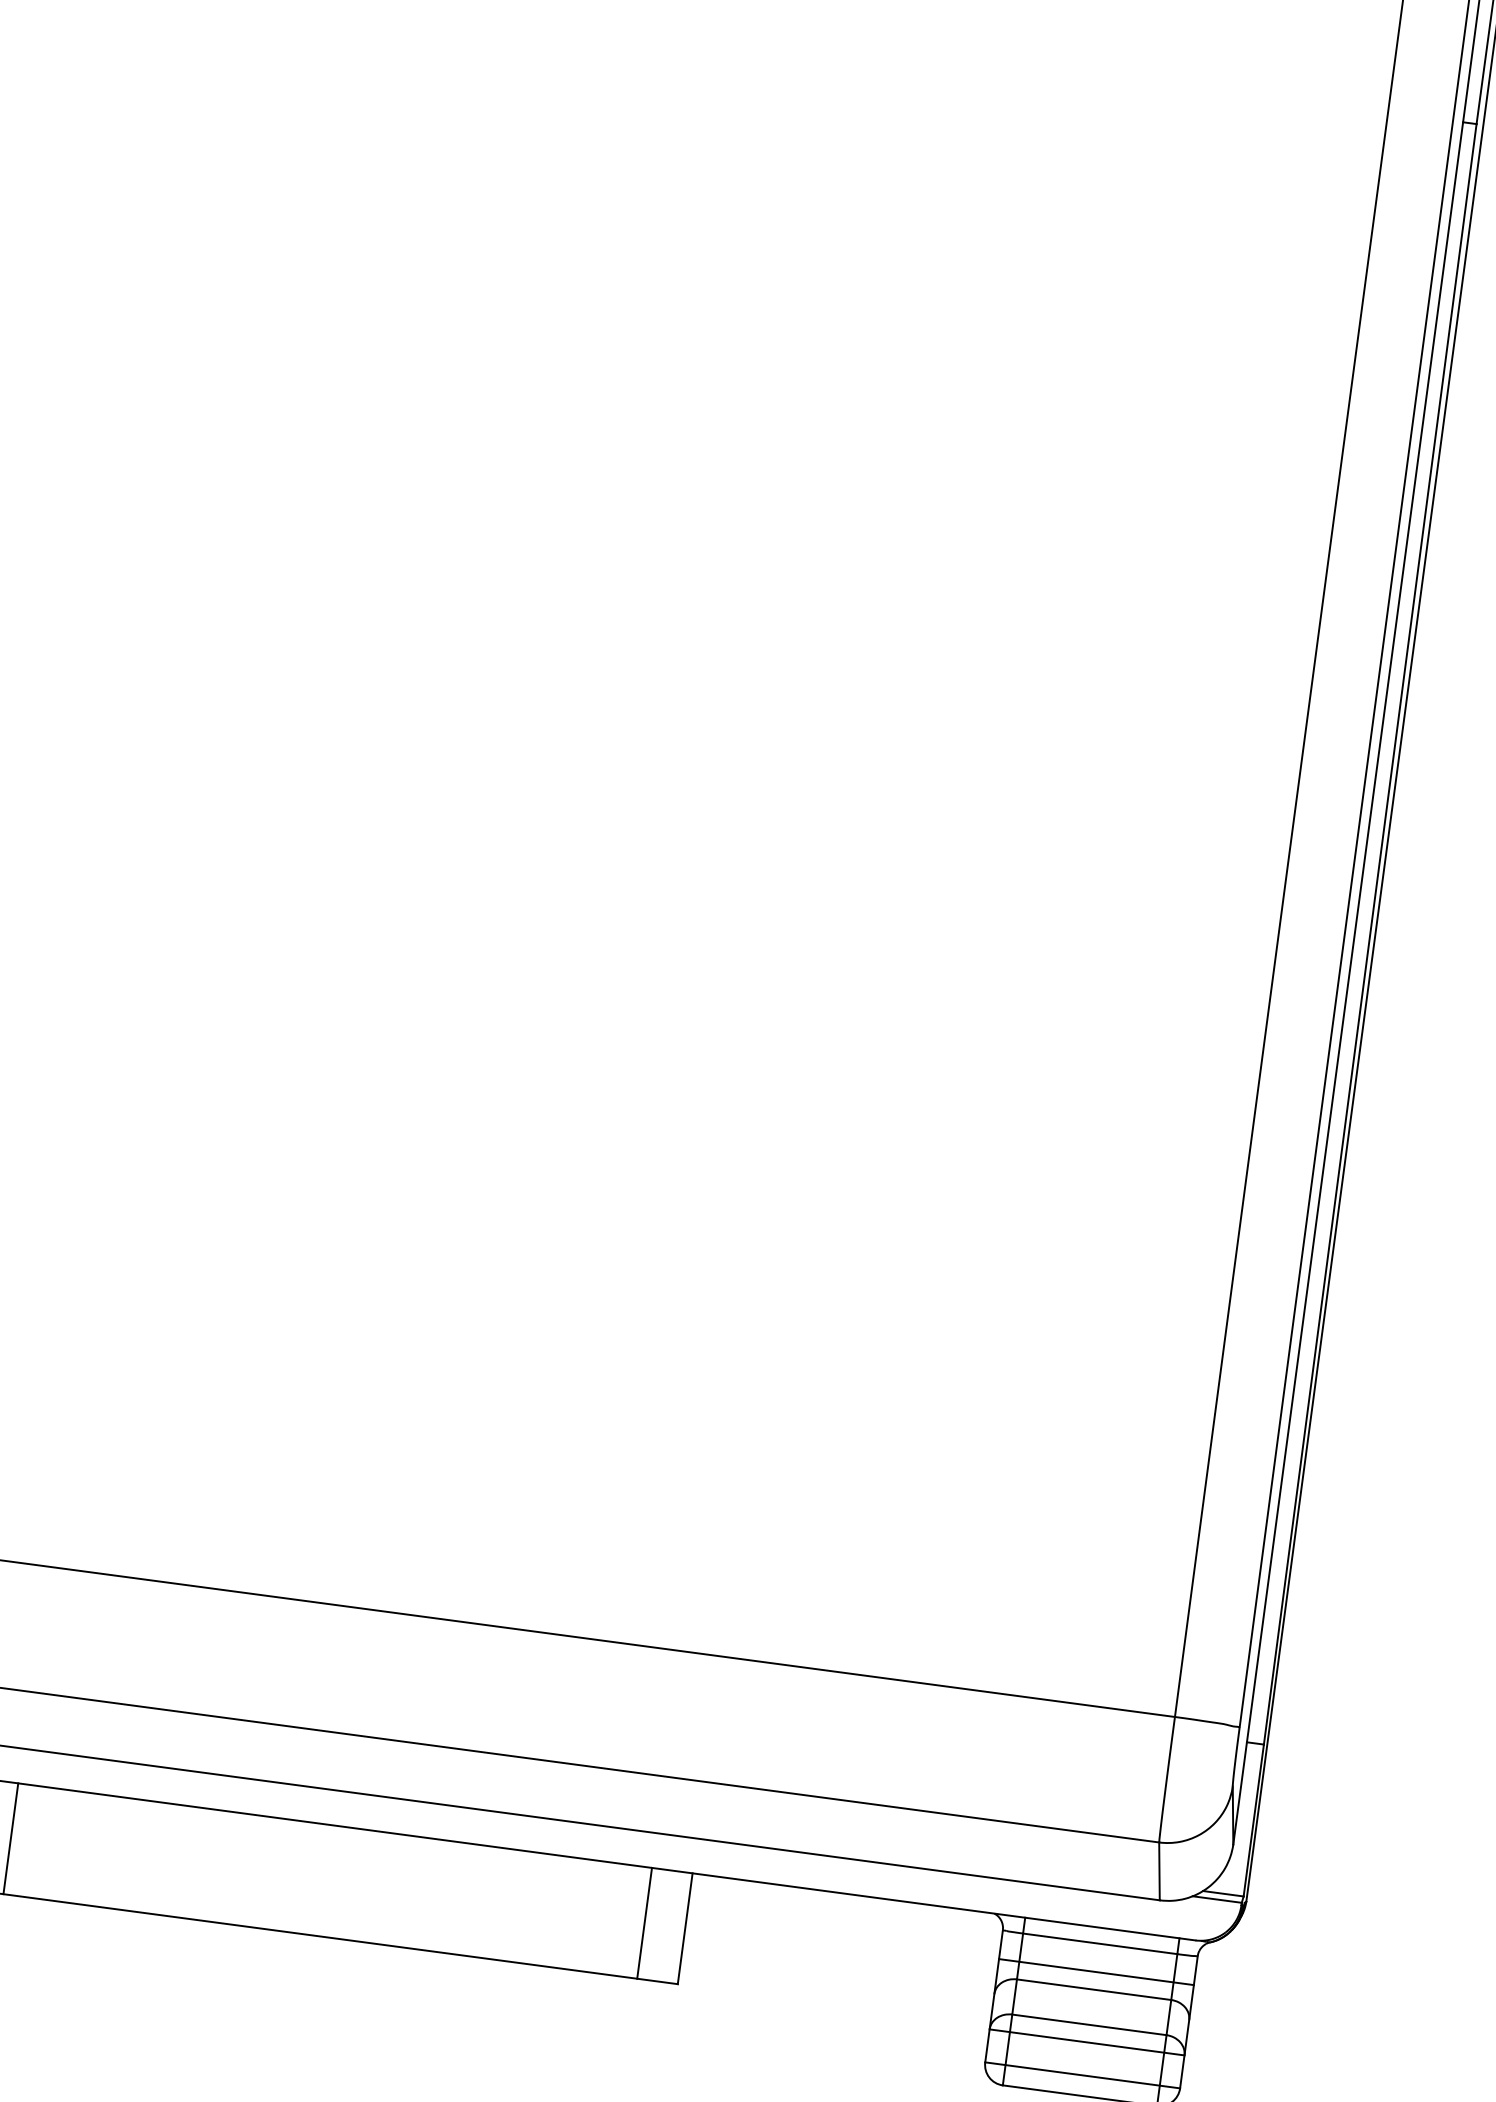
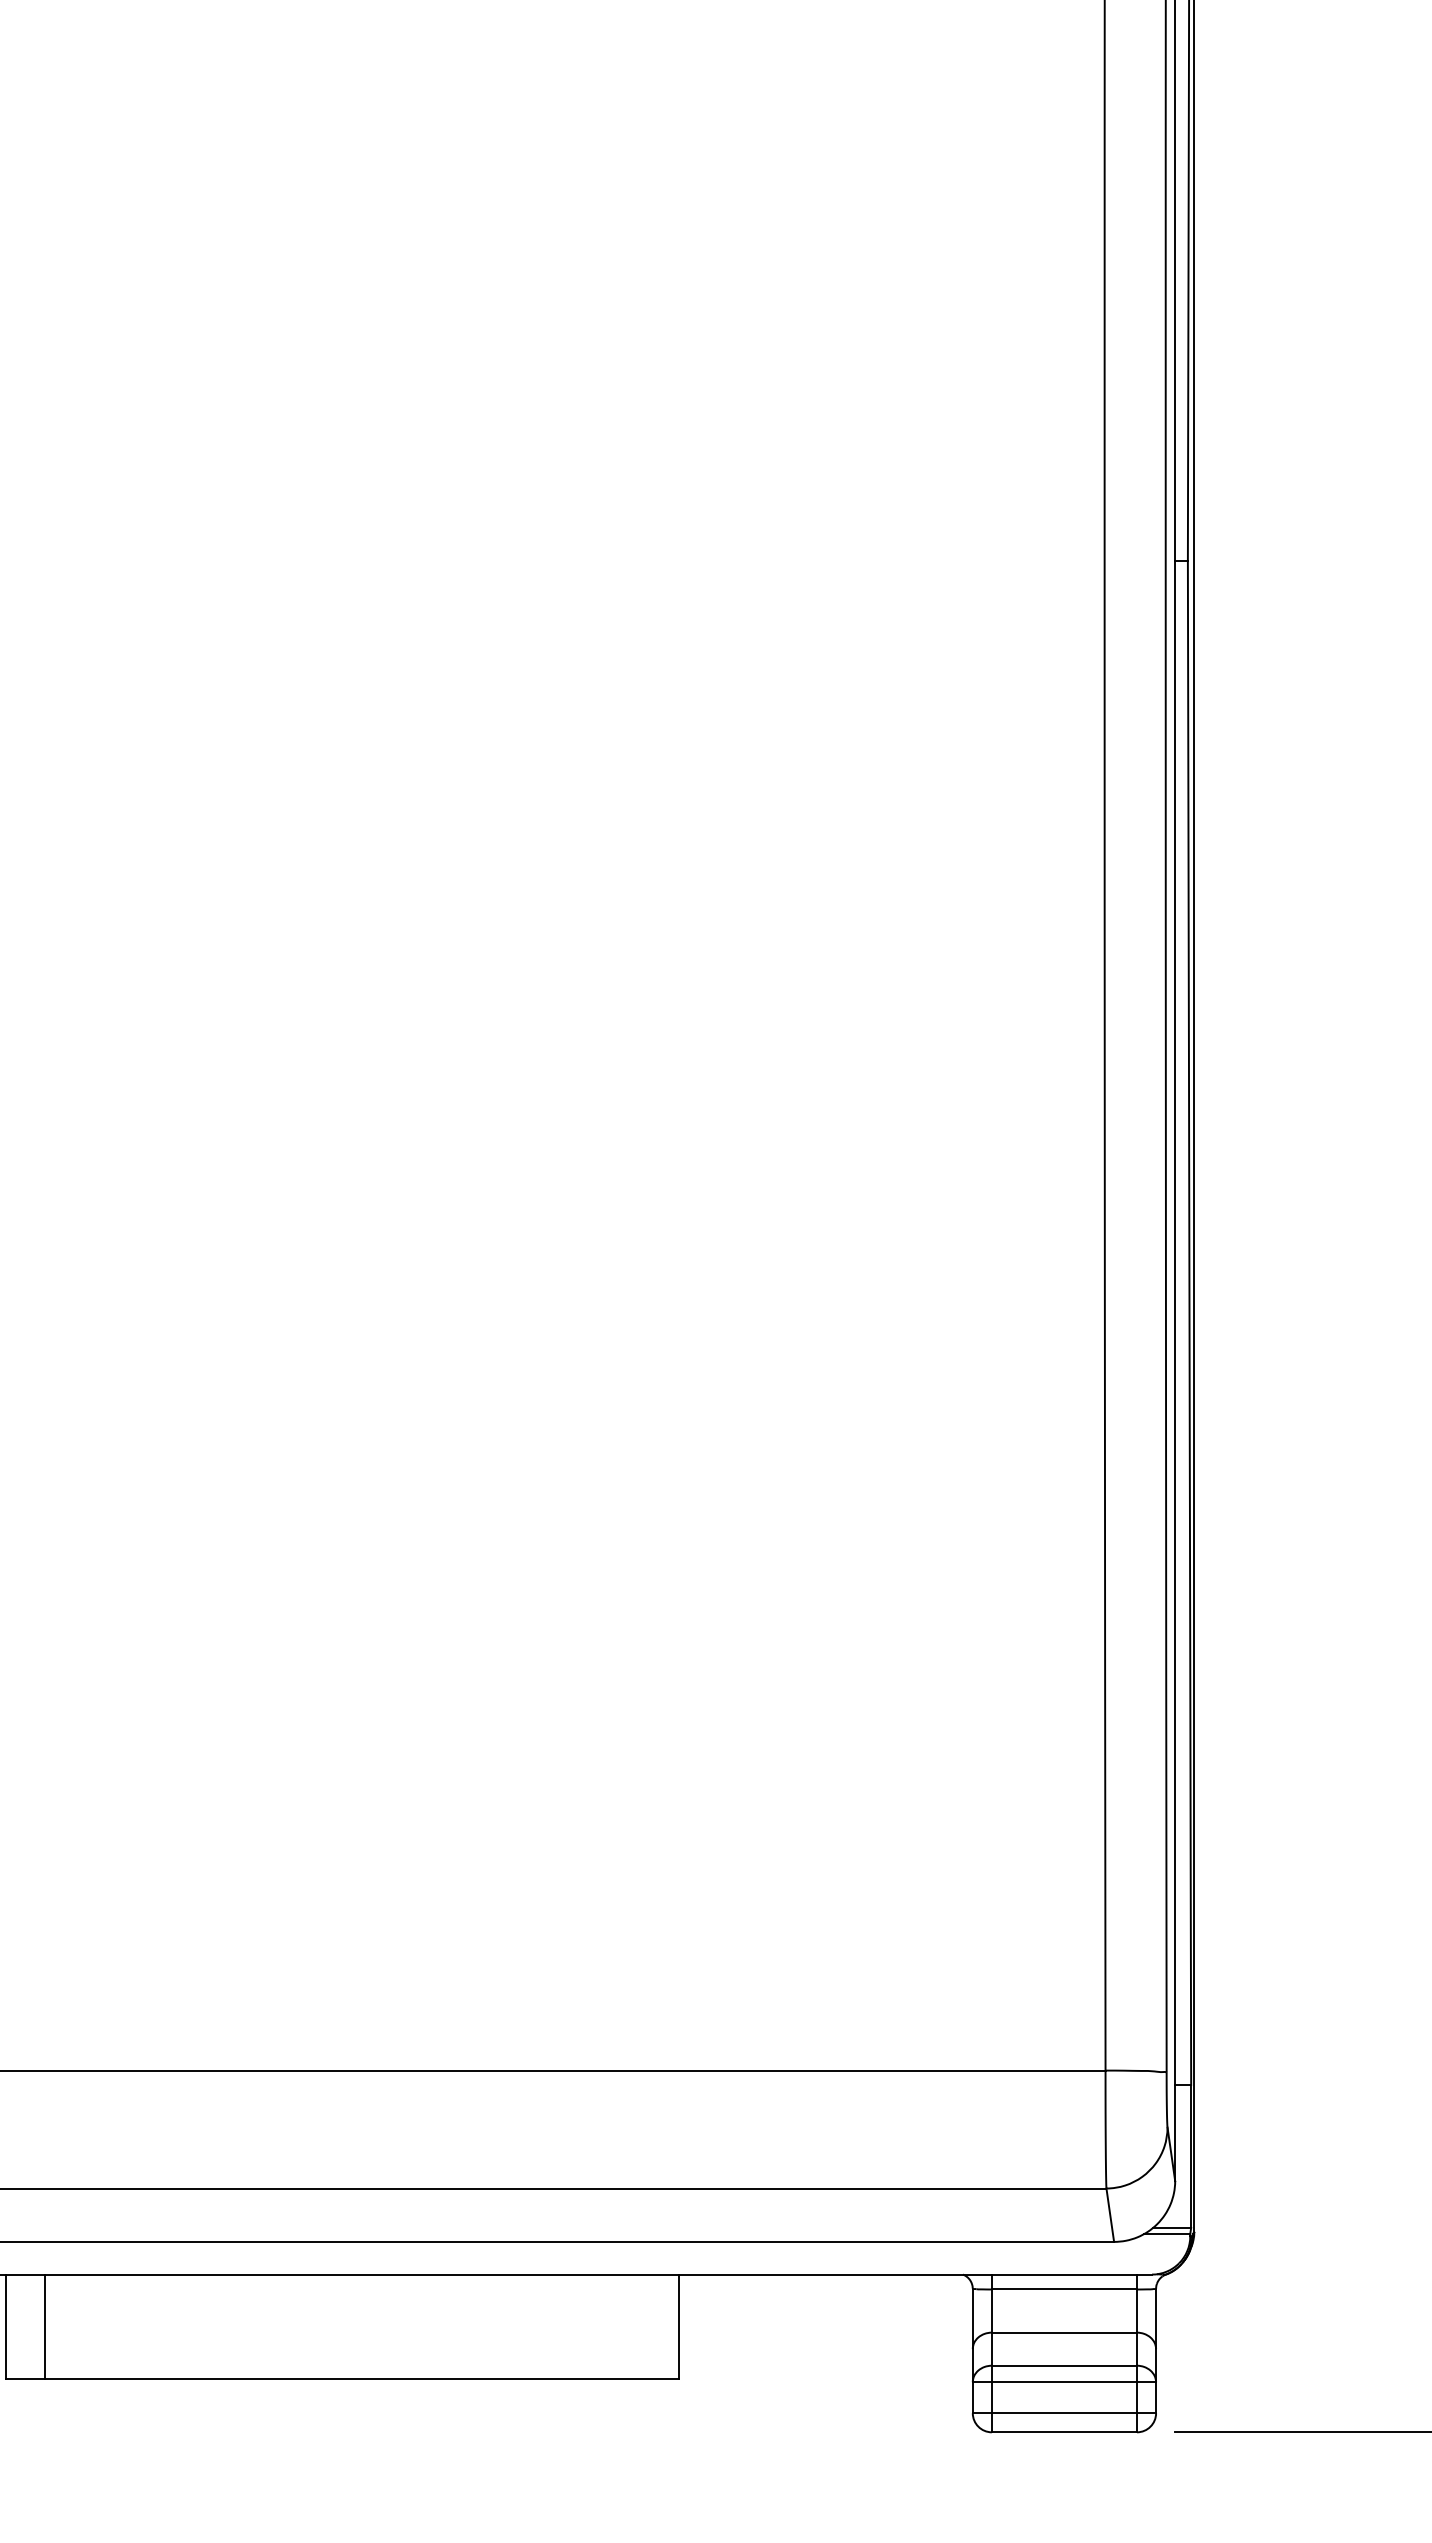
line: (644, 1923) -> (640, 2326), removed
line: (1096, 1972) -> (1064, 2316), removed

